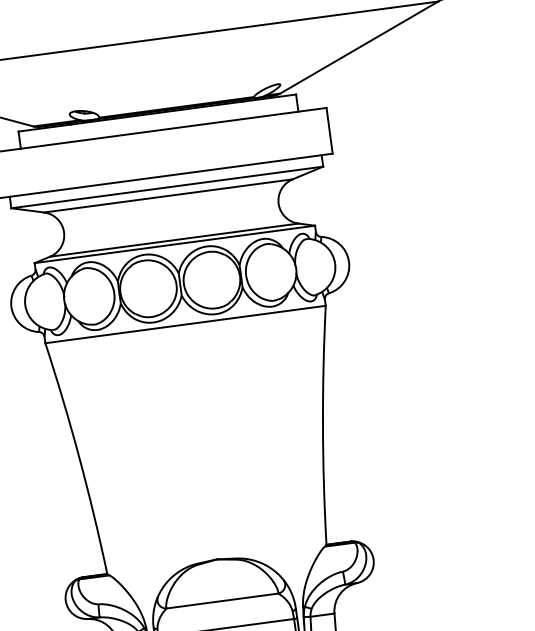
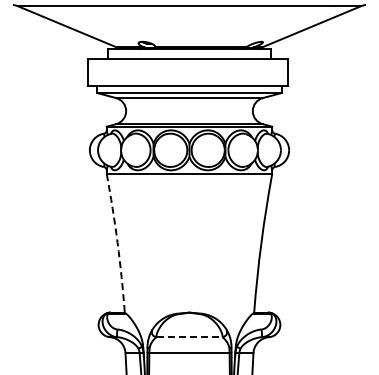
arc: (79, 456) -> (117, 242), solid -> dashed
line: (222, 601) -> (189, 337), solid -> dashed

